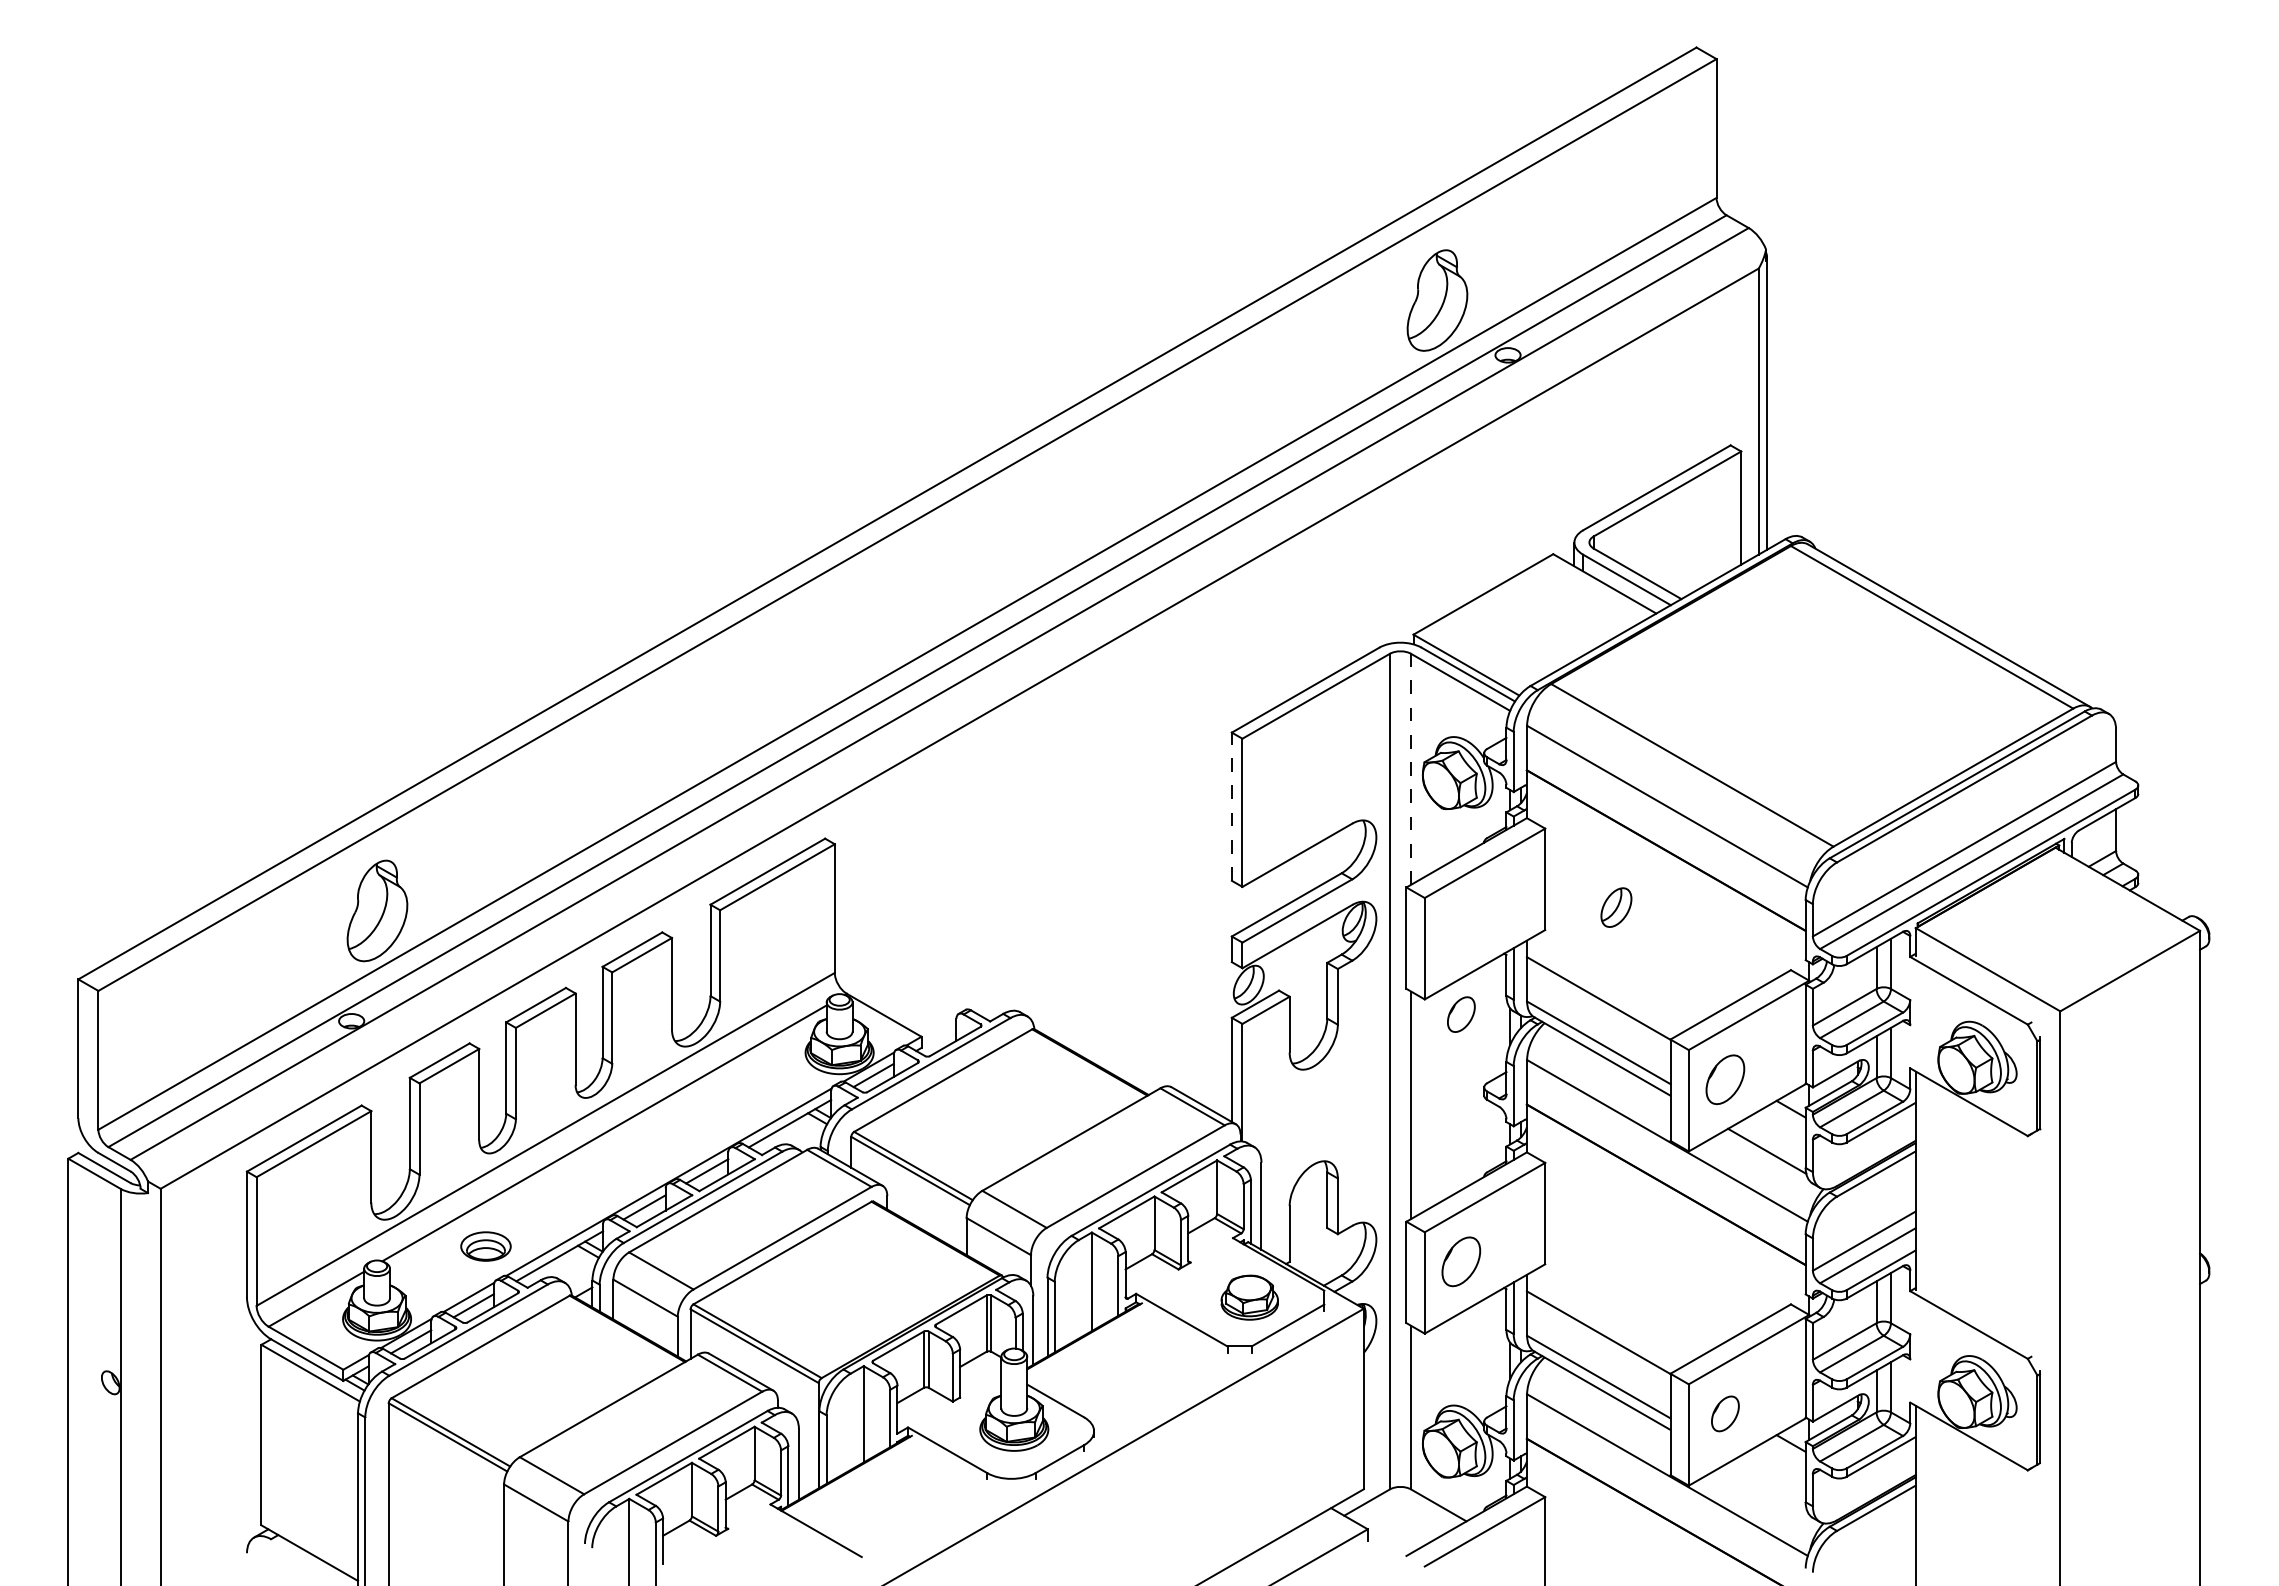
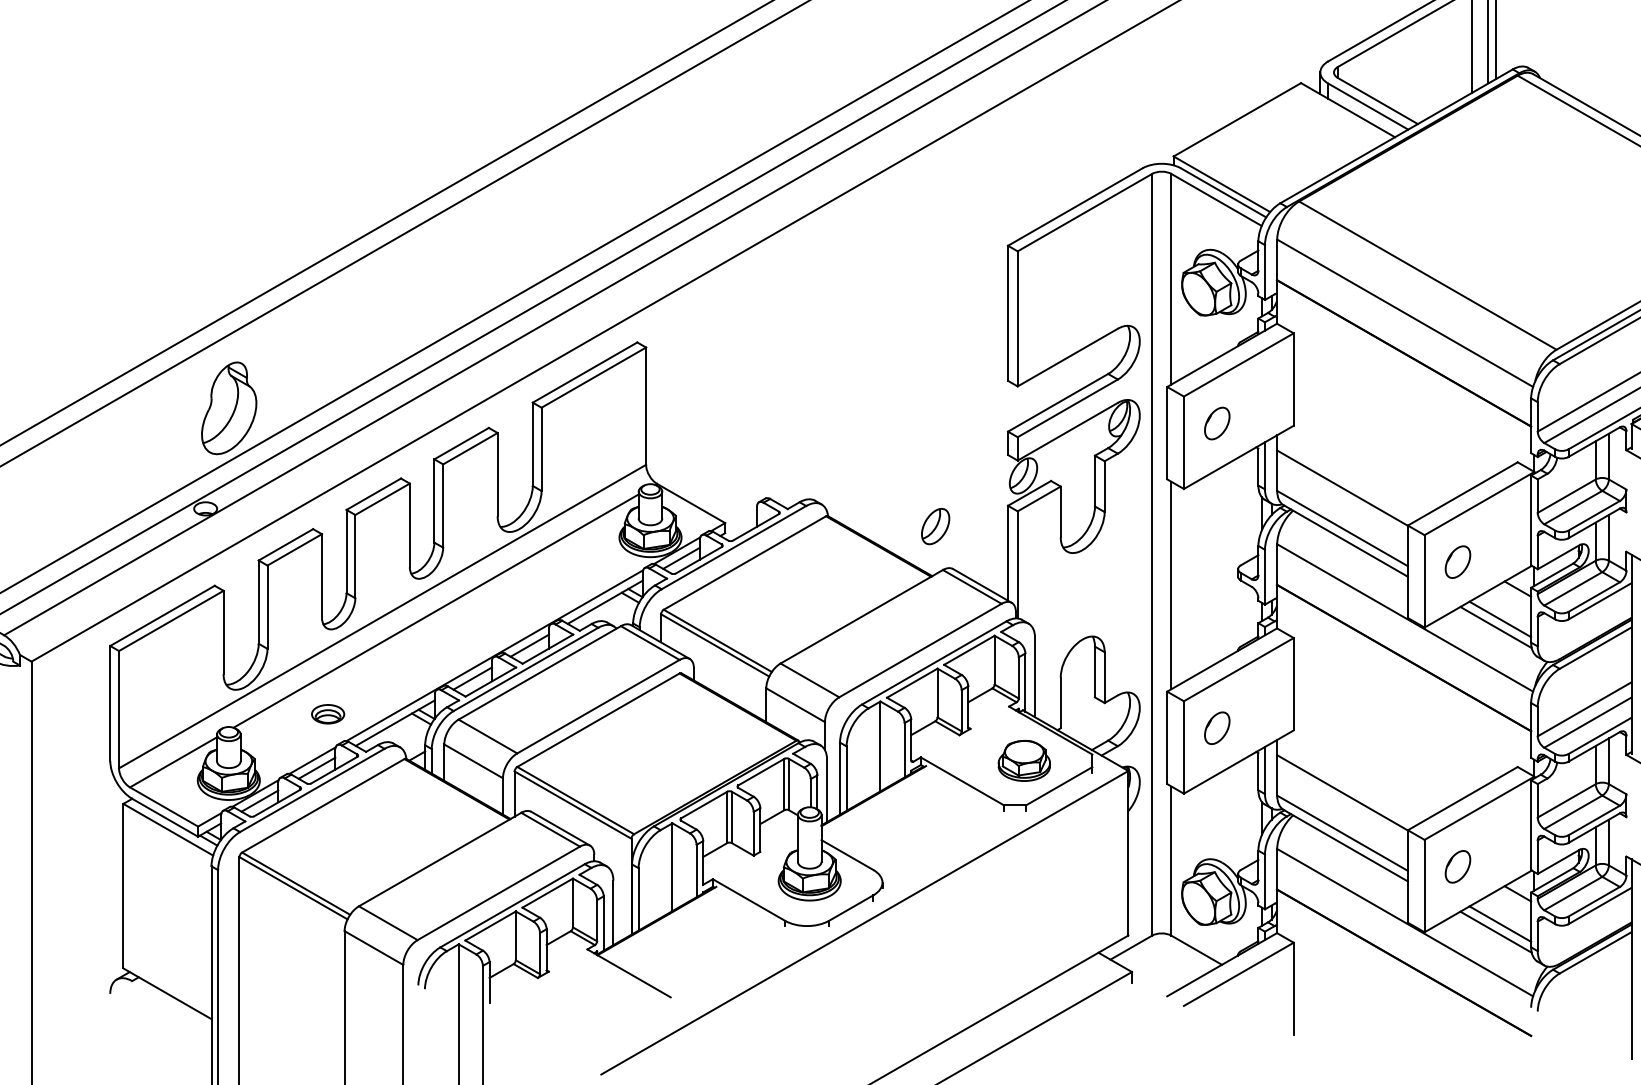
line: (1411, 768) -> (1171, 278), dashed -> solid
line: (1231, 806) -> (1007, 313), dashed -> solid
part: (1616, 907) -> (935, 526), moved
part: (1461, 1014) -> (1217, 423), moved
part: (1725, 1079) -> (1458, 561), size x0.71
line: (1771, 1142) -> (1499, 619), added
part: (485, 1246) -> (327, 714), size x0.71
part: (1461, 1261) -> (1217, 727), size x0.71
line: (1771, 1476) -> (1499, 923), added
line: (1767, 1485) -> (1496, 932), added

